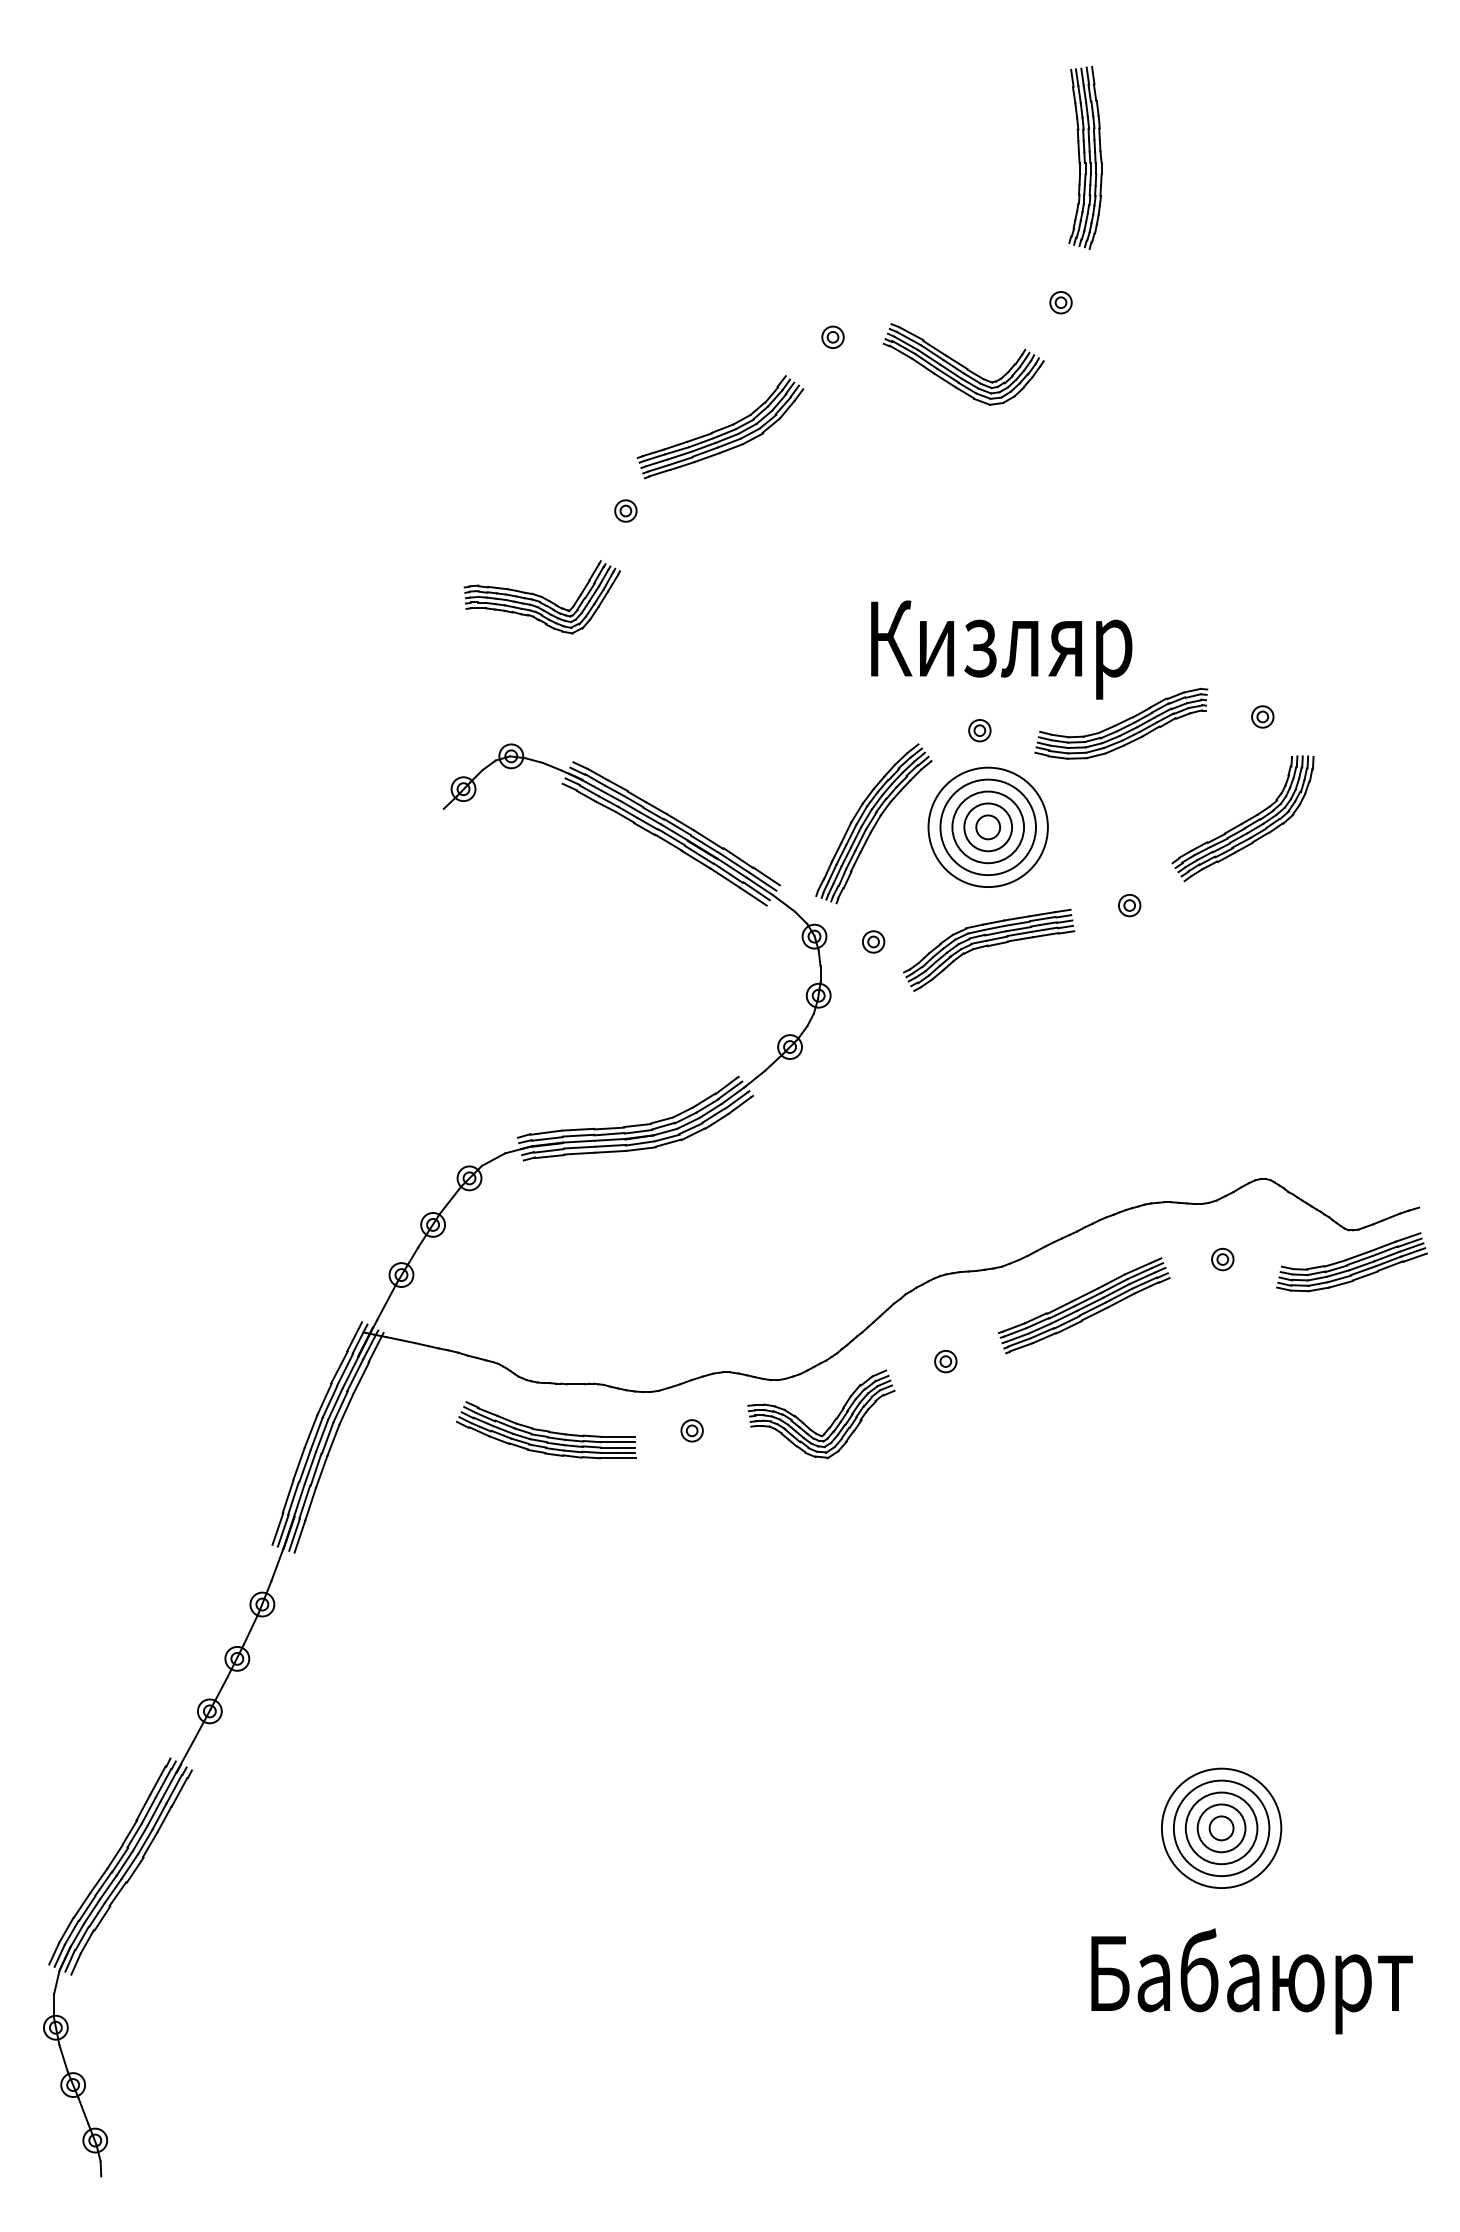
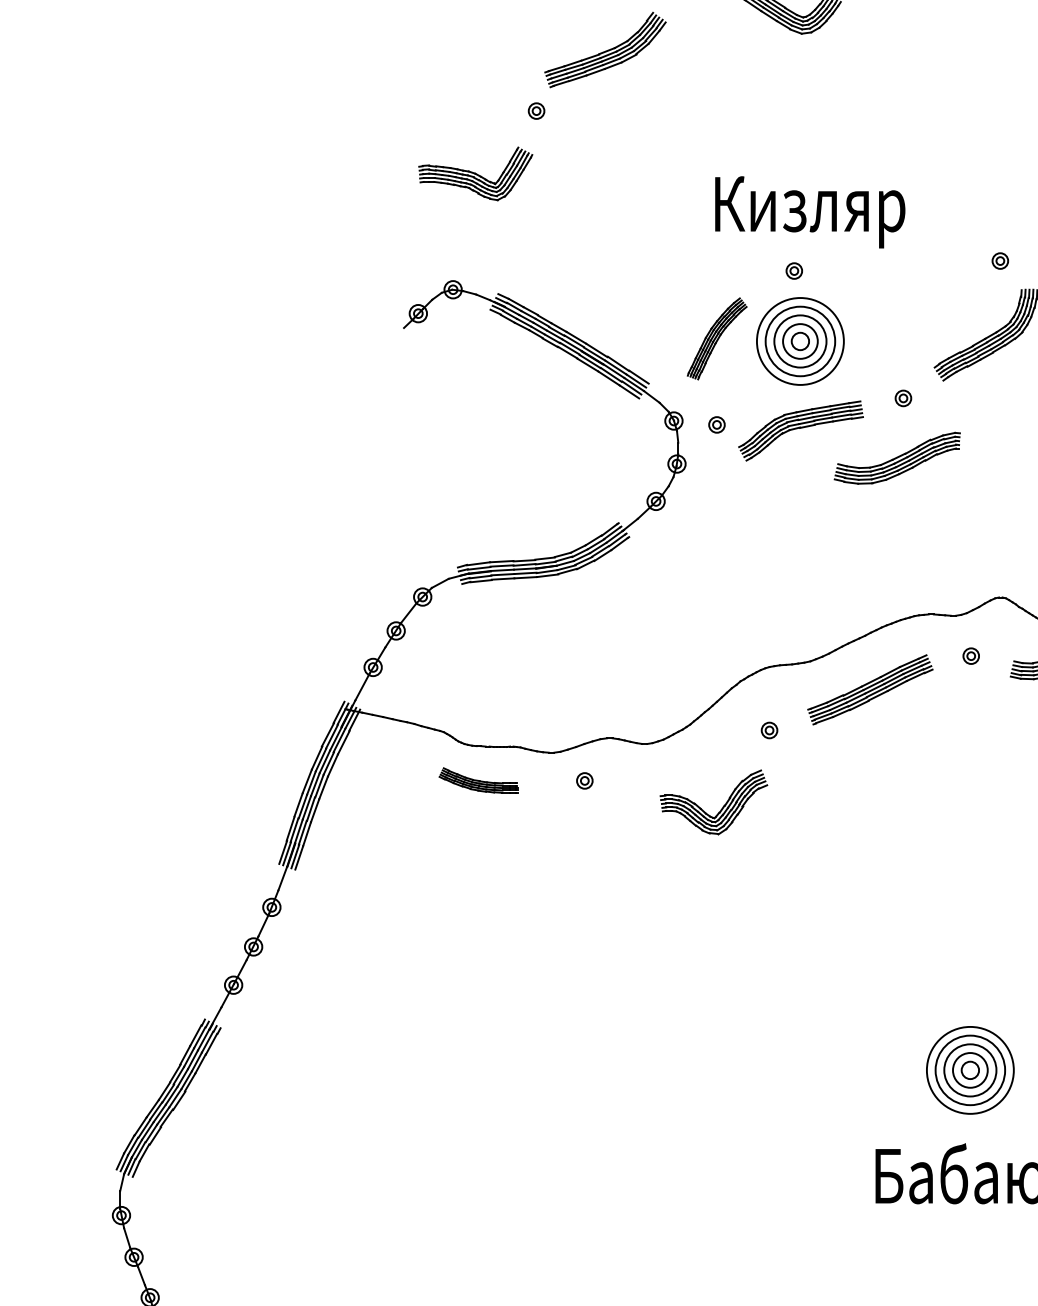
part: (1121, 723) -> (897, 458), moved
part: (873, 823) -> (716, 338), size x0.7
part: (833, 1420) -> (722, 806), moved
part: (546, 1430) -> (478, 780), size x0.6

